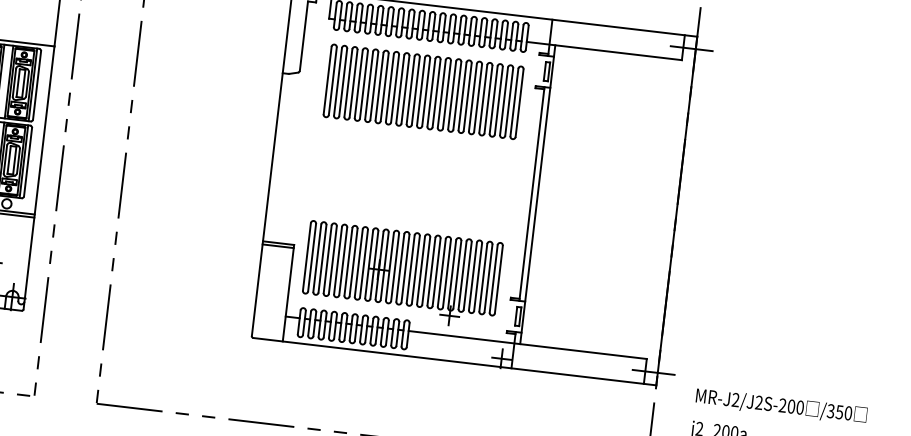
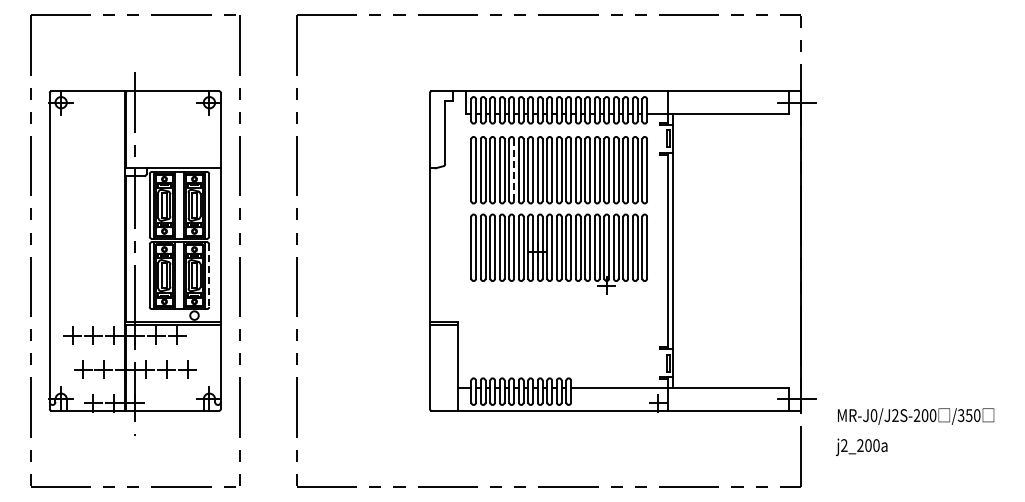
line: (374, 86) -> (514, 170), solid -> dashed
line: (28, 163) -> (209, 276), solid -> dashed
part: (401, 274) -> (558, 253), moved
text: (735, 399) -> (873, 415), MR-J2/J2S-200 -> MR-J0/J2S-200

